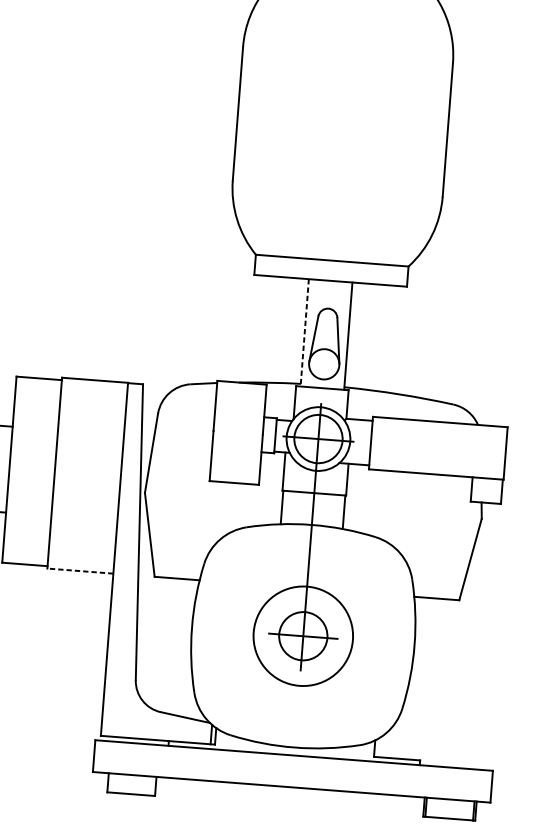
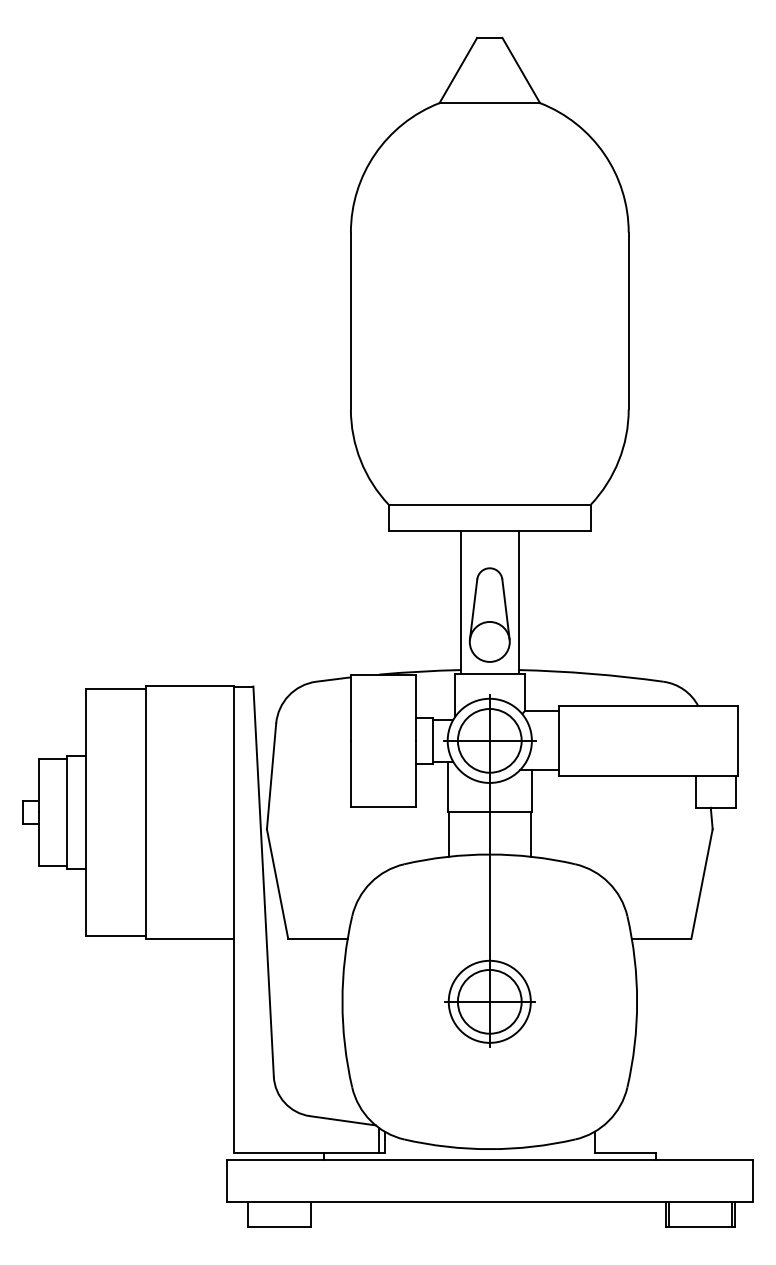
line: (304, 333) -> (460, 603), dashed -> solid
line: (80, 570) -> (189, 938), dashed -> solid
circle: (303, 635) -> (489, 1001), size x0.62

